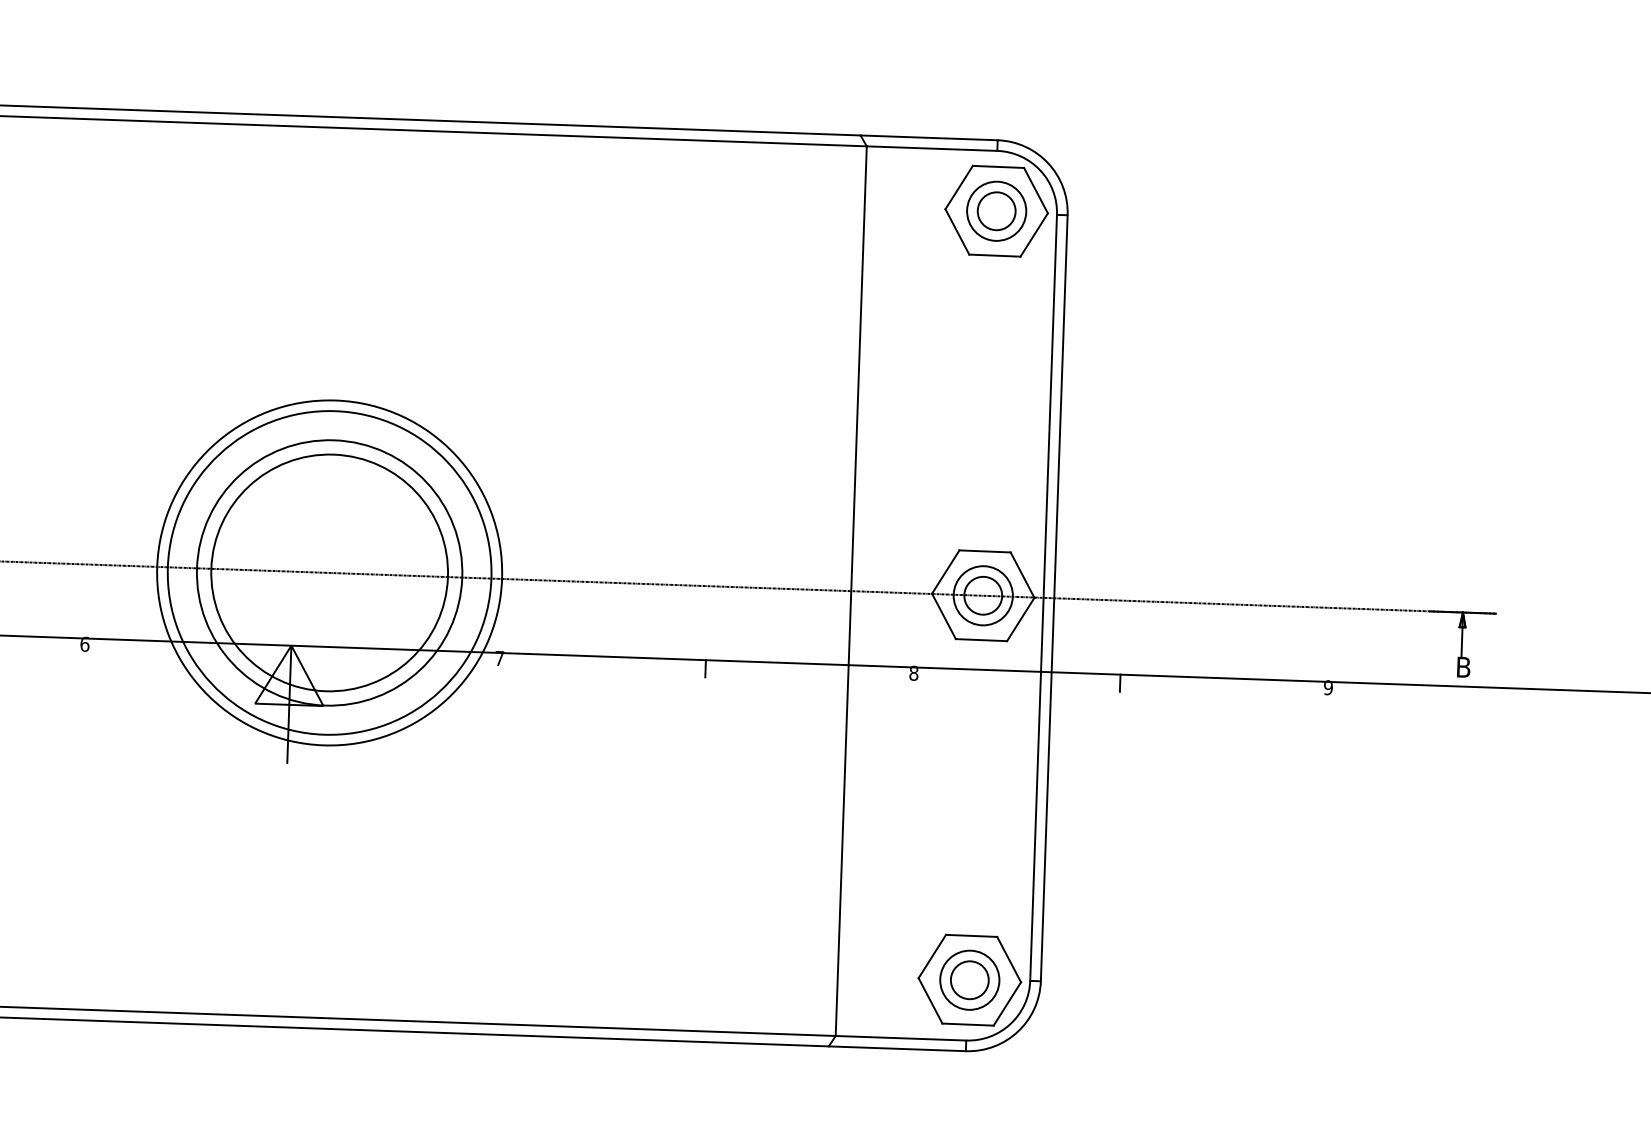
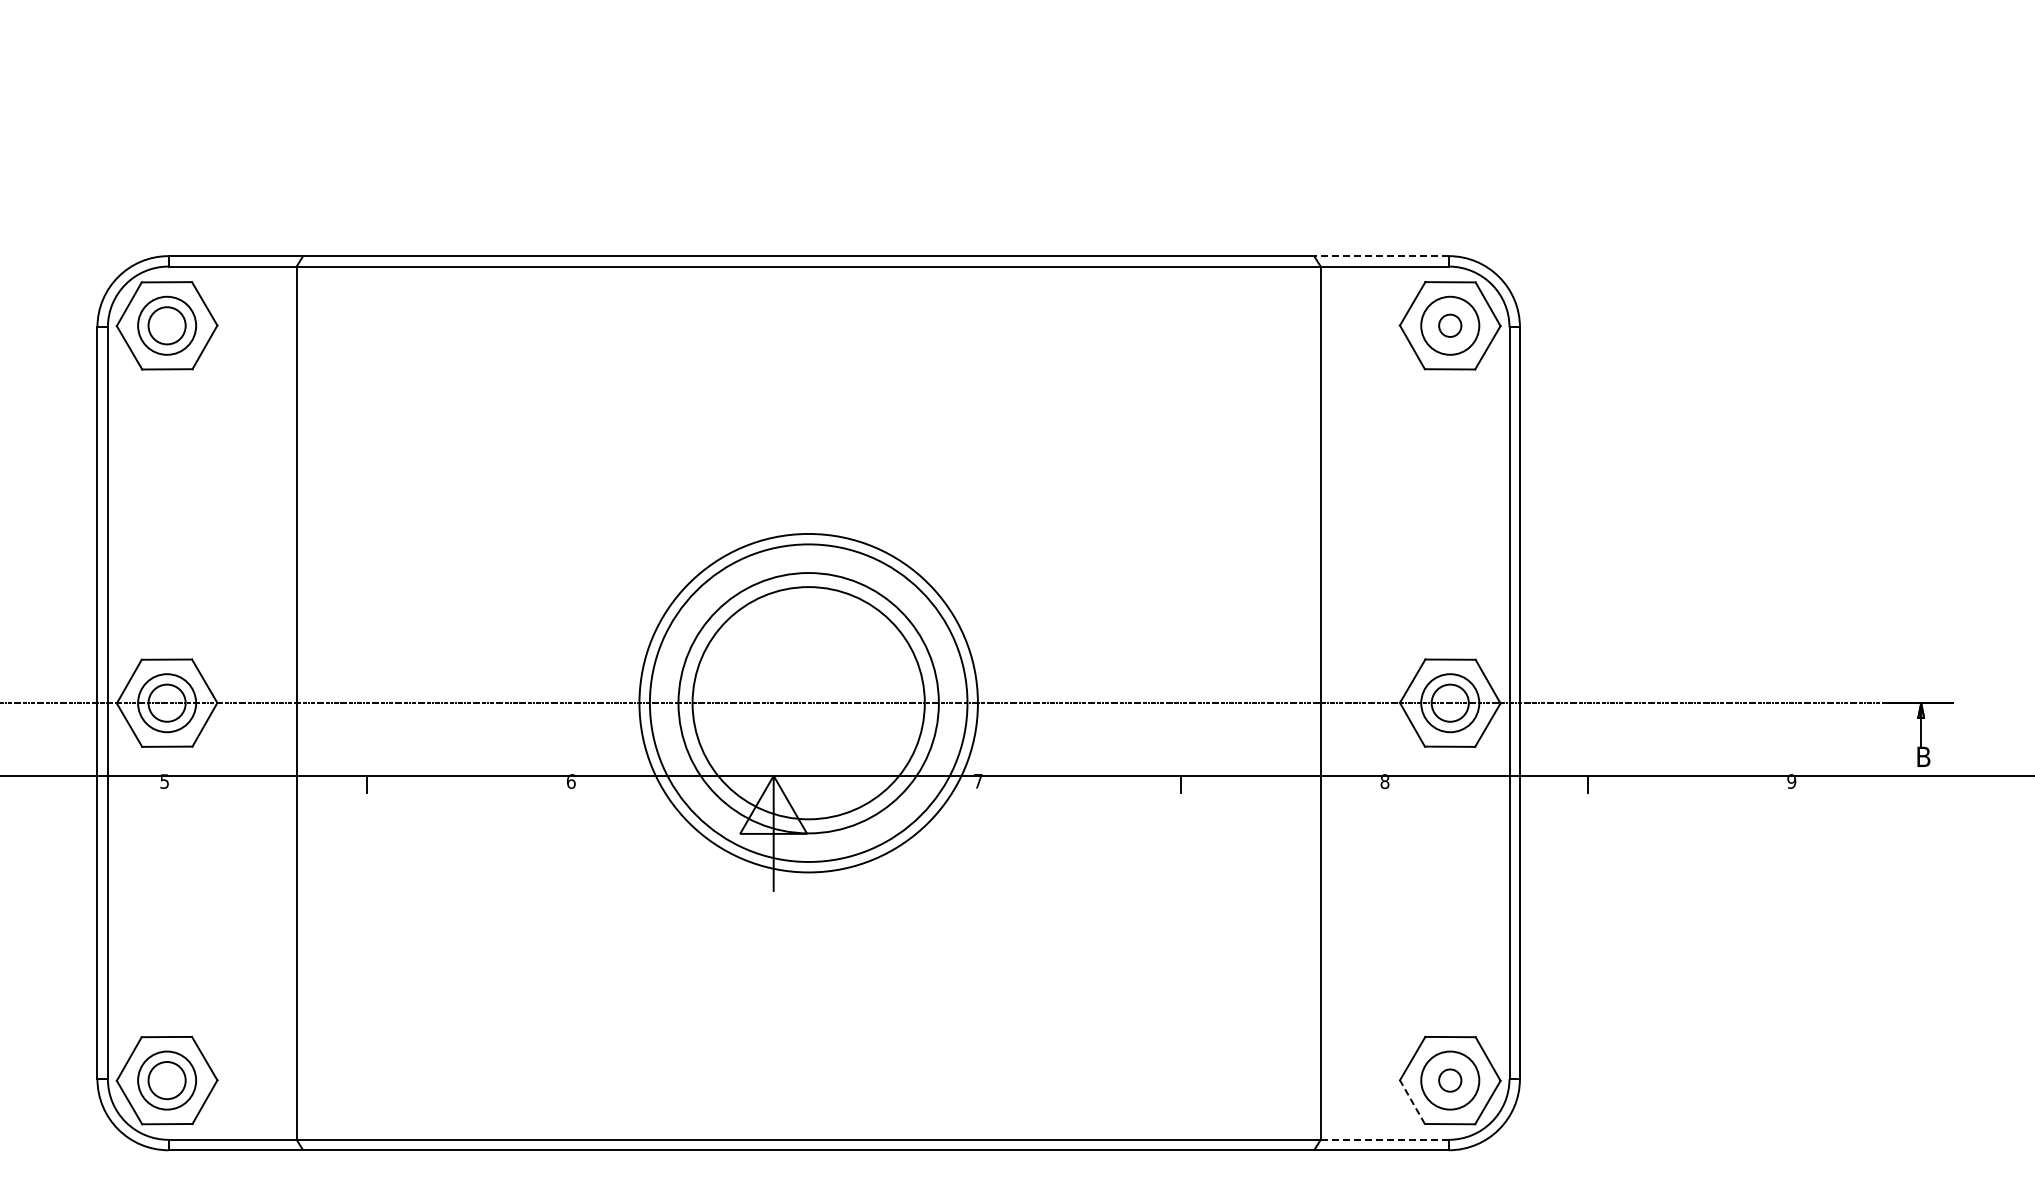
line: (929, 138) -> (1381, 256), solid -> dashed
circle: (995, 210) -> (1449, 325), size x0.6
circle: (969, 980) -> (1449, 1080), size x0.6
line: (930, 1000) -> (1412, 1101), solid -> dashed
line: (900, 1037) -> (1384, 1139), solid -> dashed

